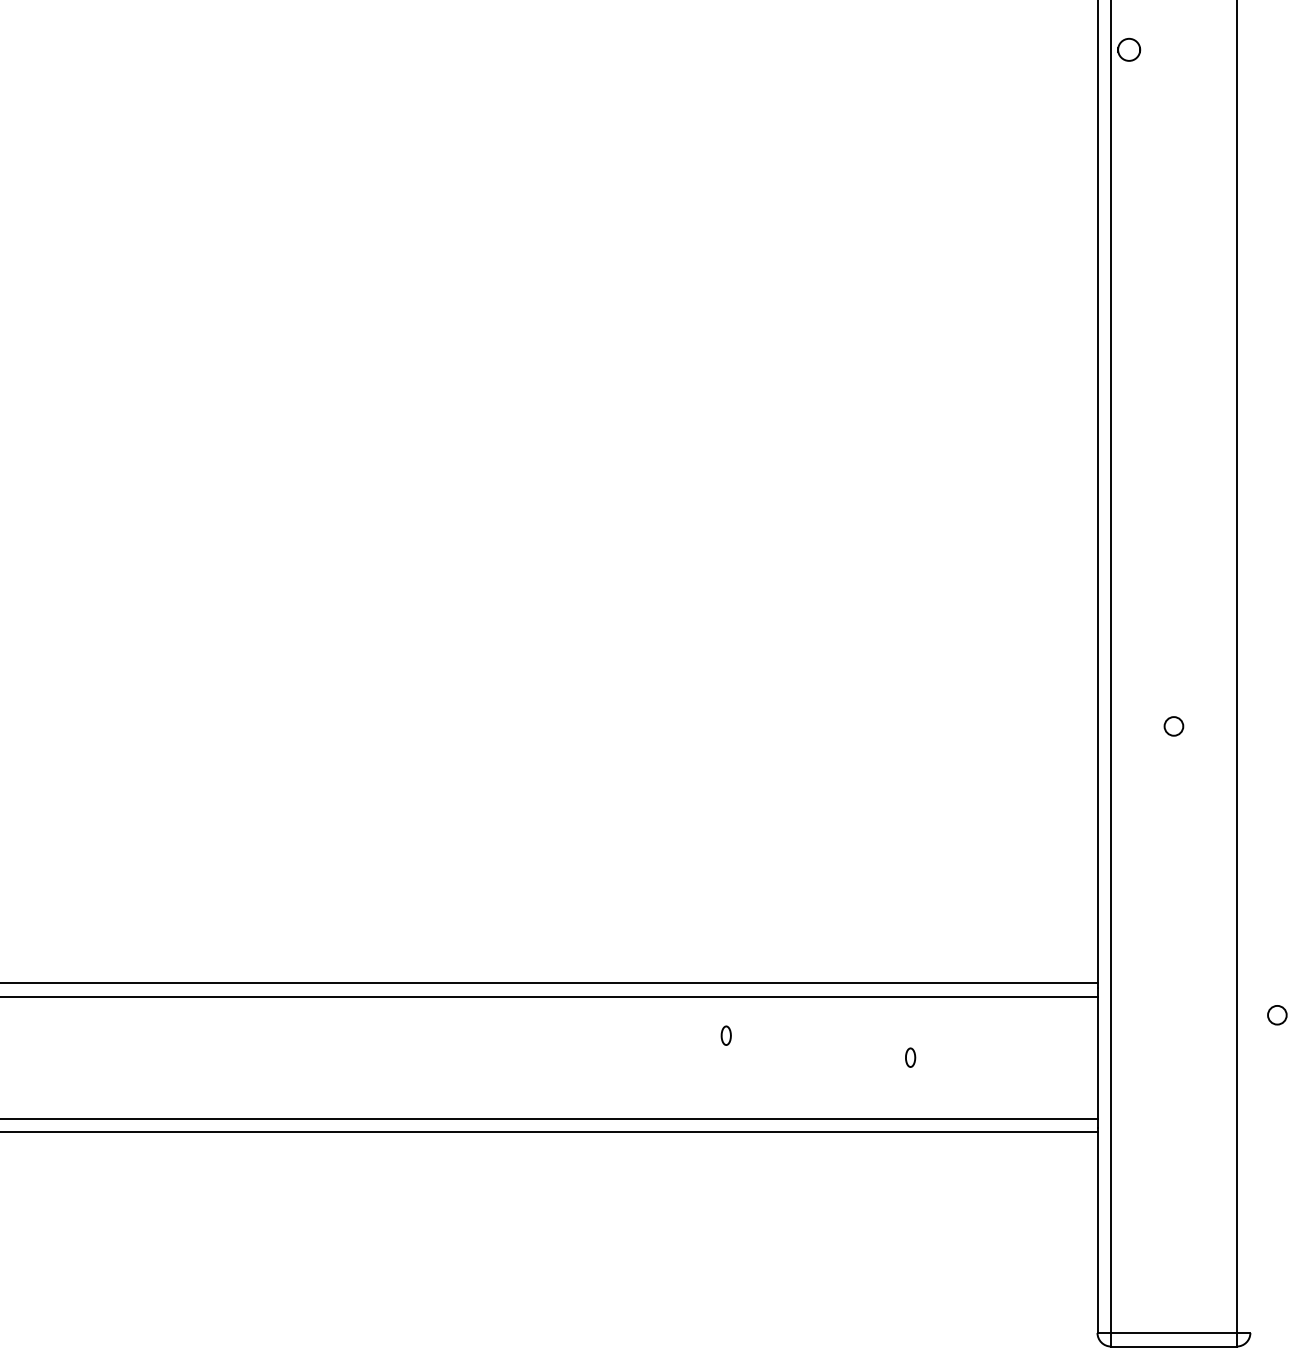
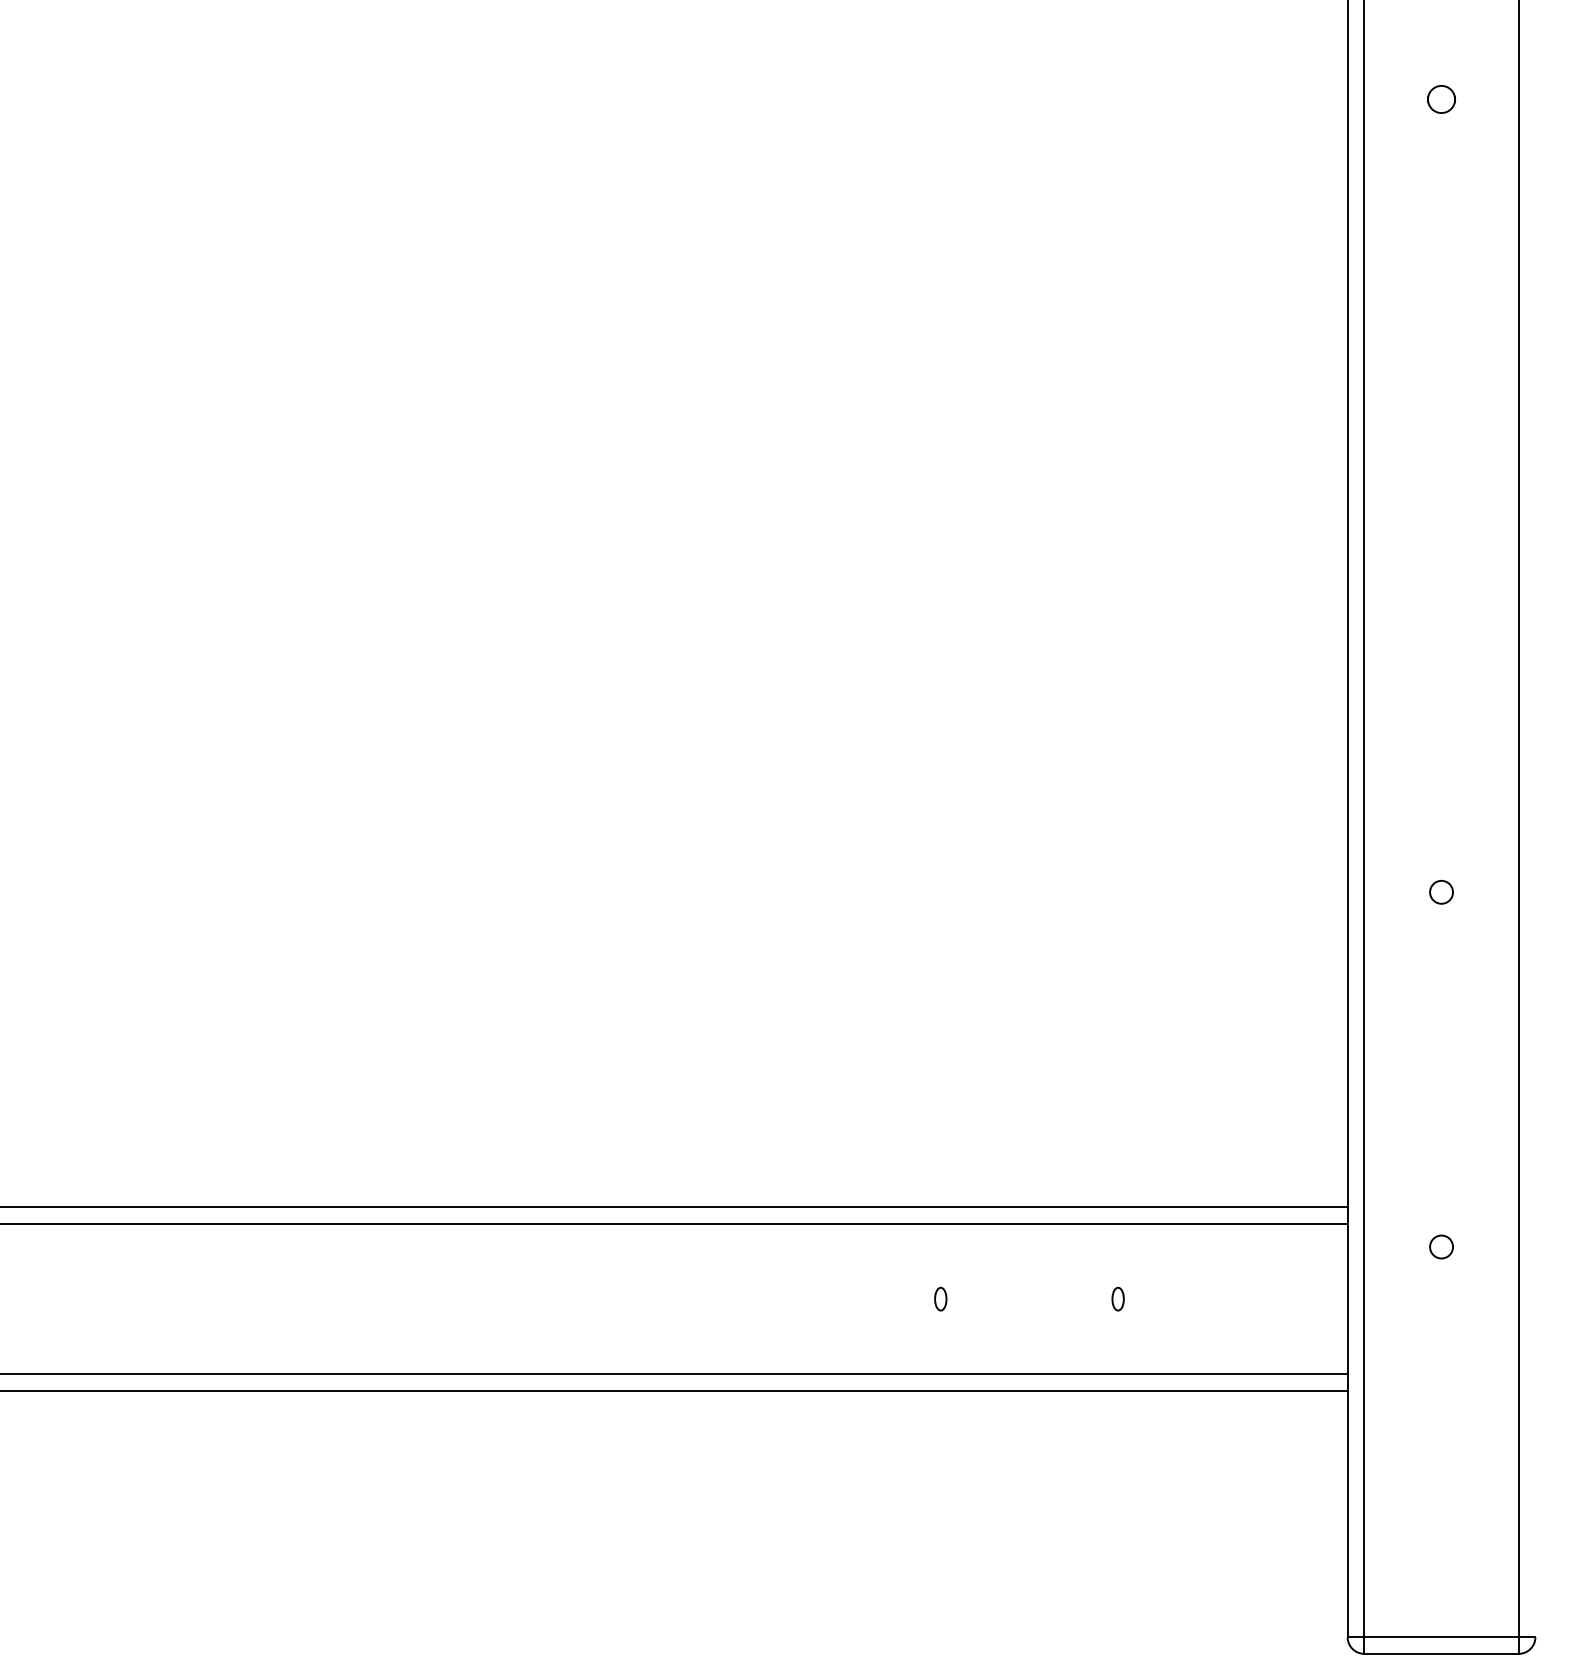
circle: (1129, 49) -> (1441, 99), moved
circle: (1277, 1014) -> (1441, 1246), moved
part: (726, 1035) -> (940, 1298), moved

